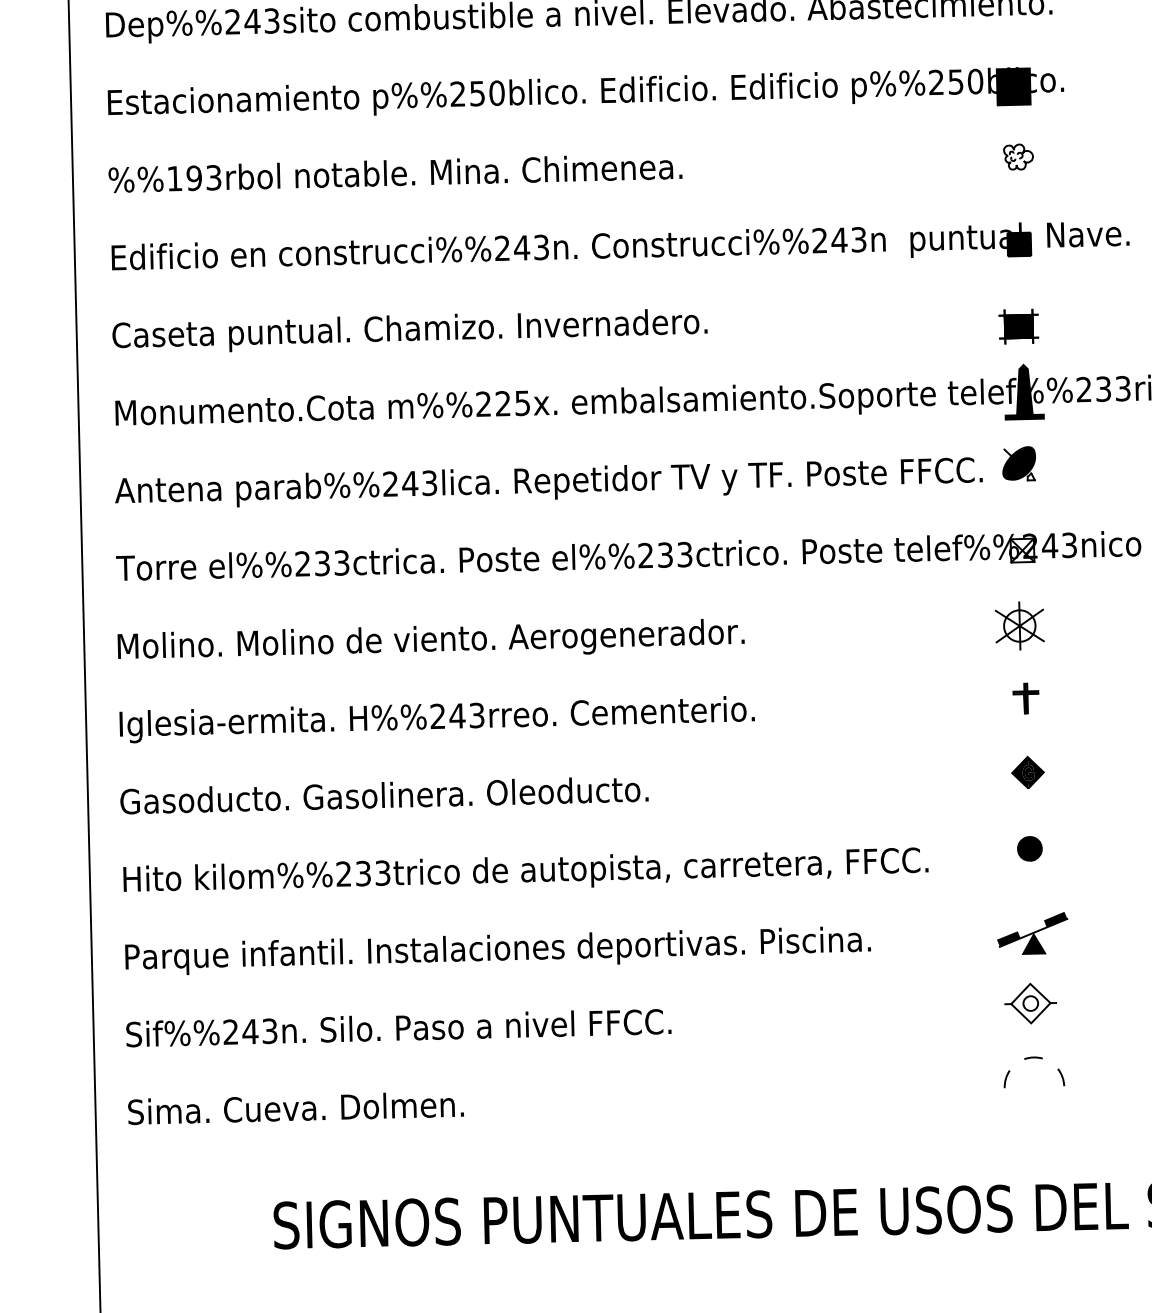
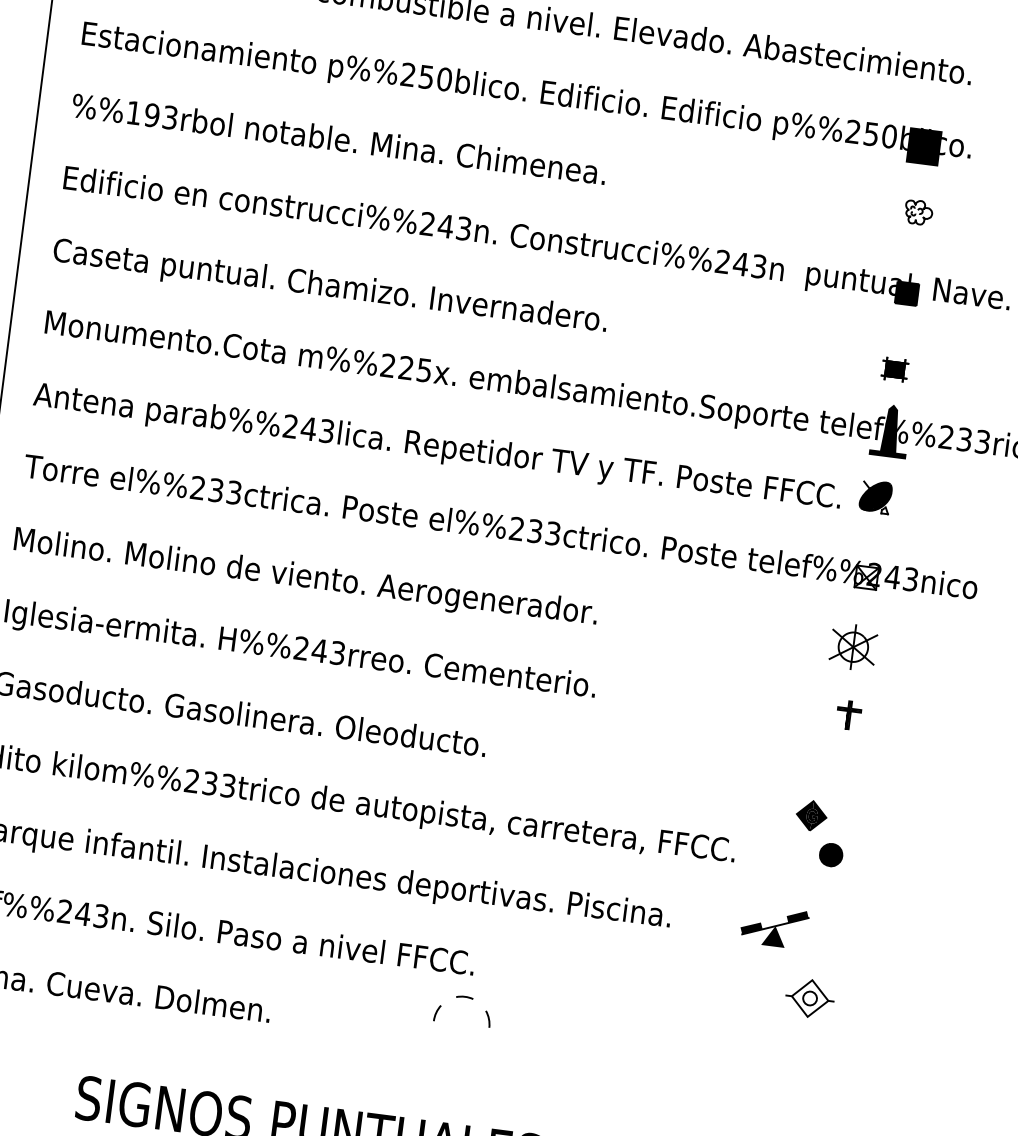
part: (1018, 326) -> (894, 369), size x0.7
part: (1027, 771) -> (811, 814), moved
part: (1032, 933) -> (774, 926), moved
part: (1034, 1058) -> (465, 997), moved

